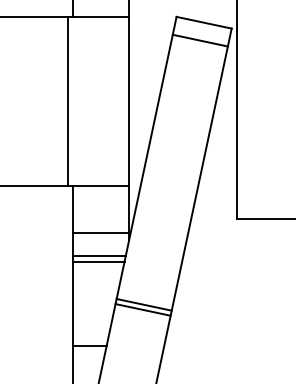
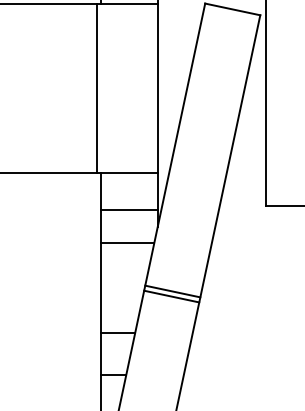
line: (199, 40) -> (228, 27), removed
line: (100, 232) -> (129, 209), moved
line: (98, 261) -> (127, 248), removed

